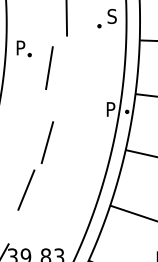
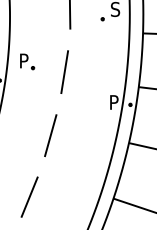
part: (23, 48) -> (26, 61), moved
line: (49, 67) -> (64, 71), moved
line: (26, 189) -> (29, 196), moved

